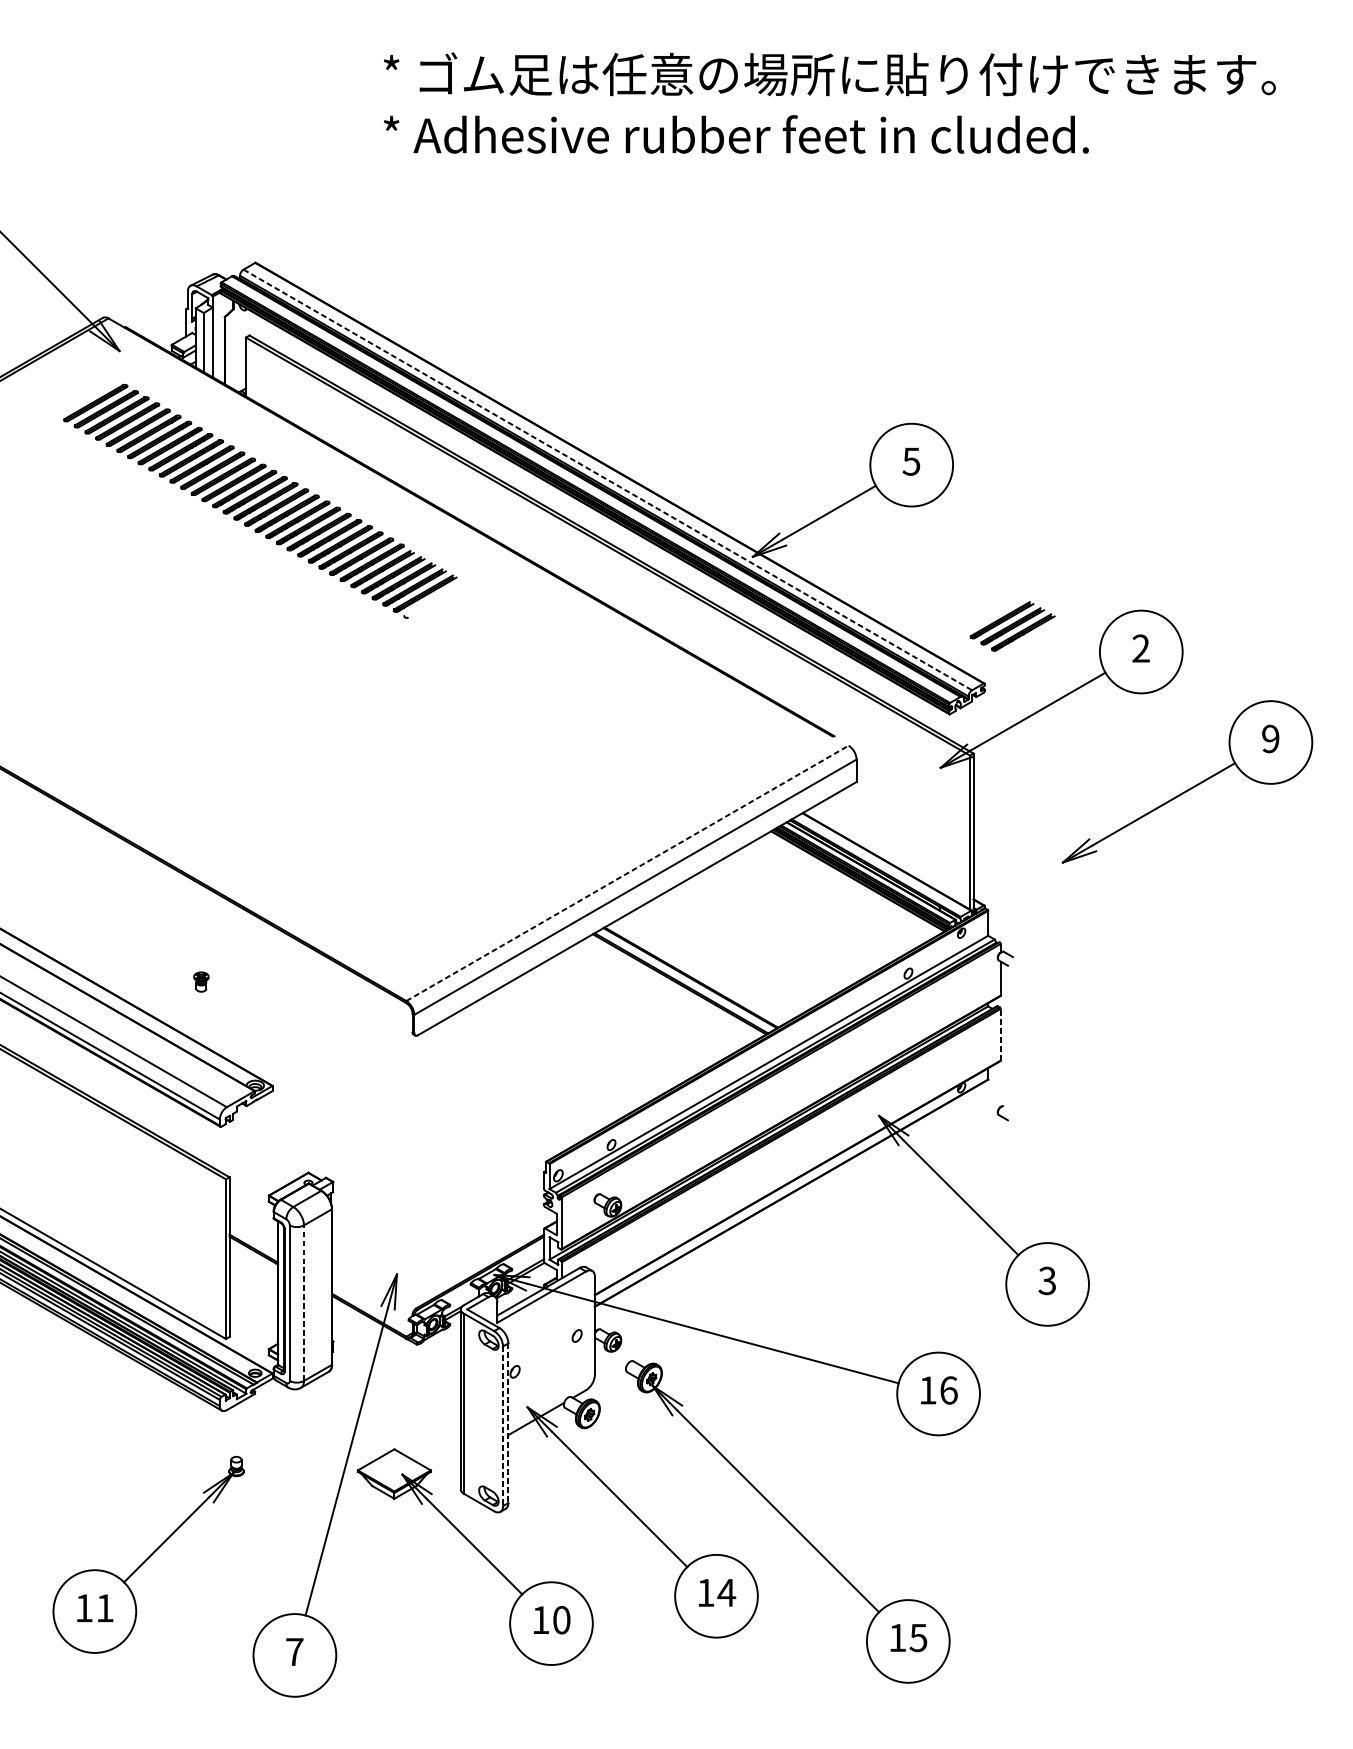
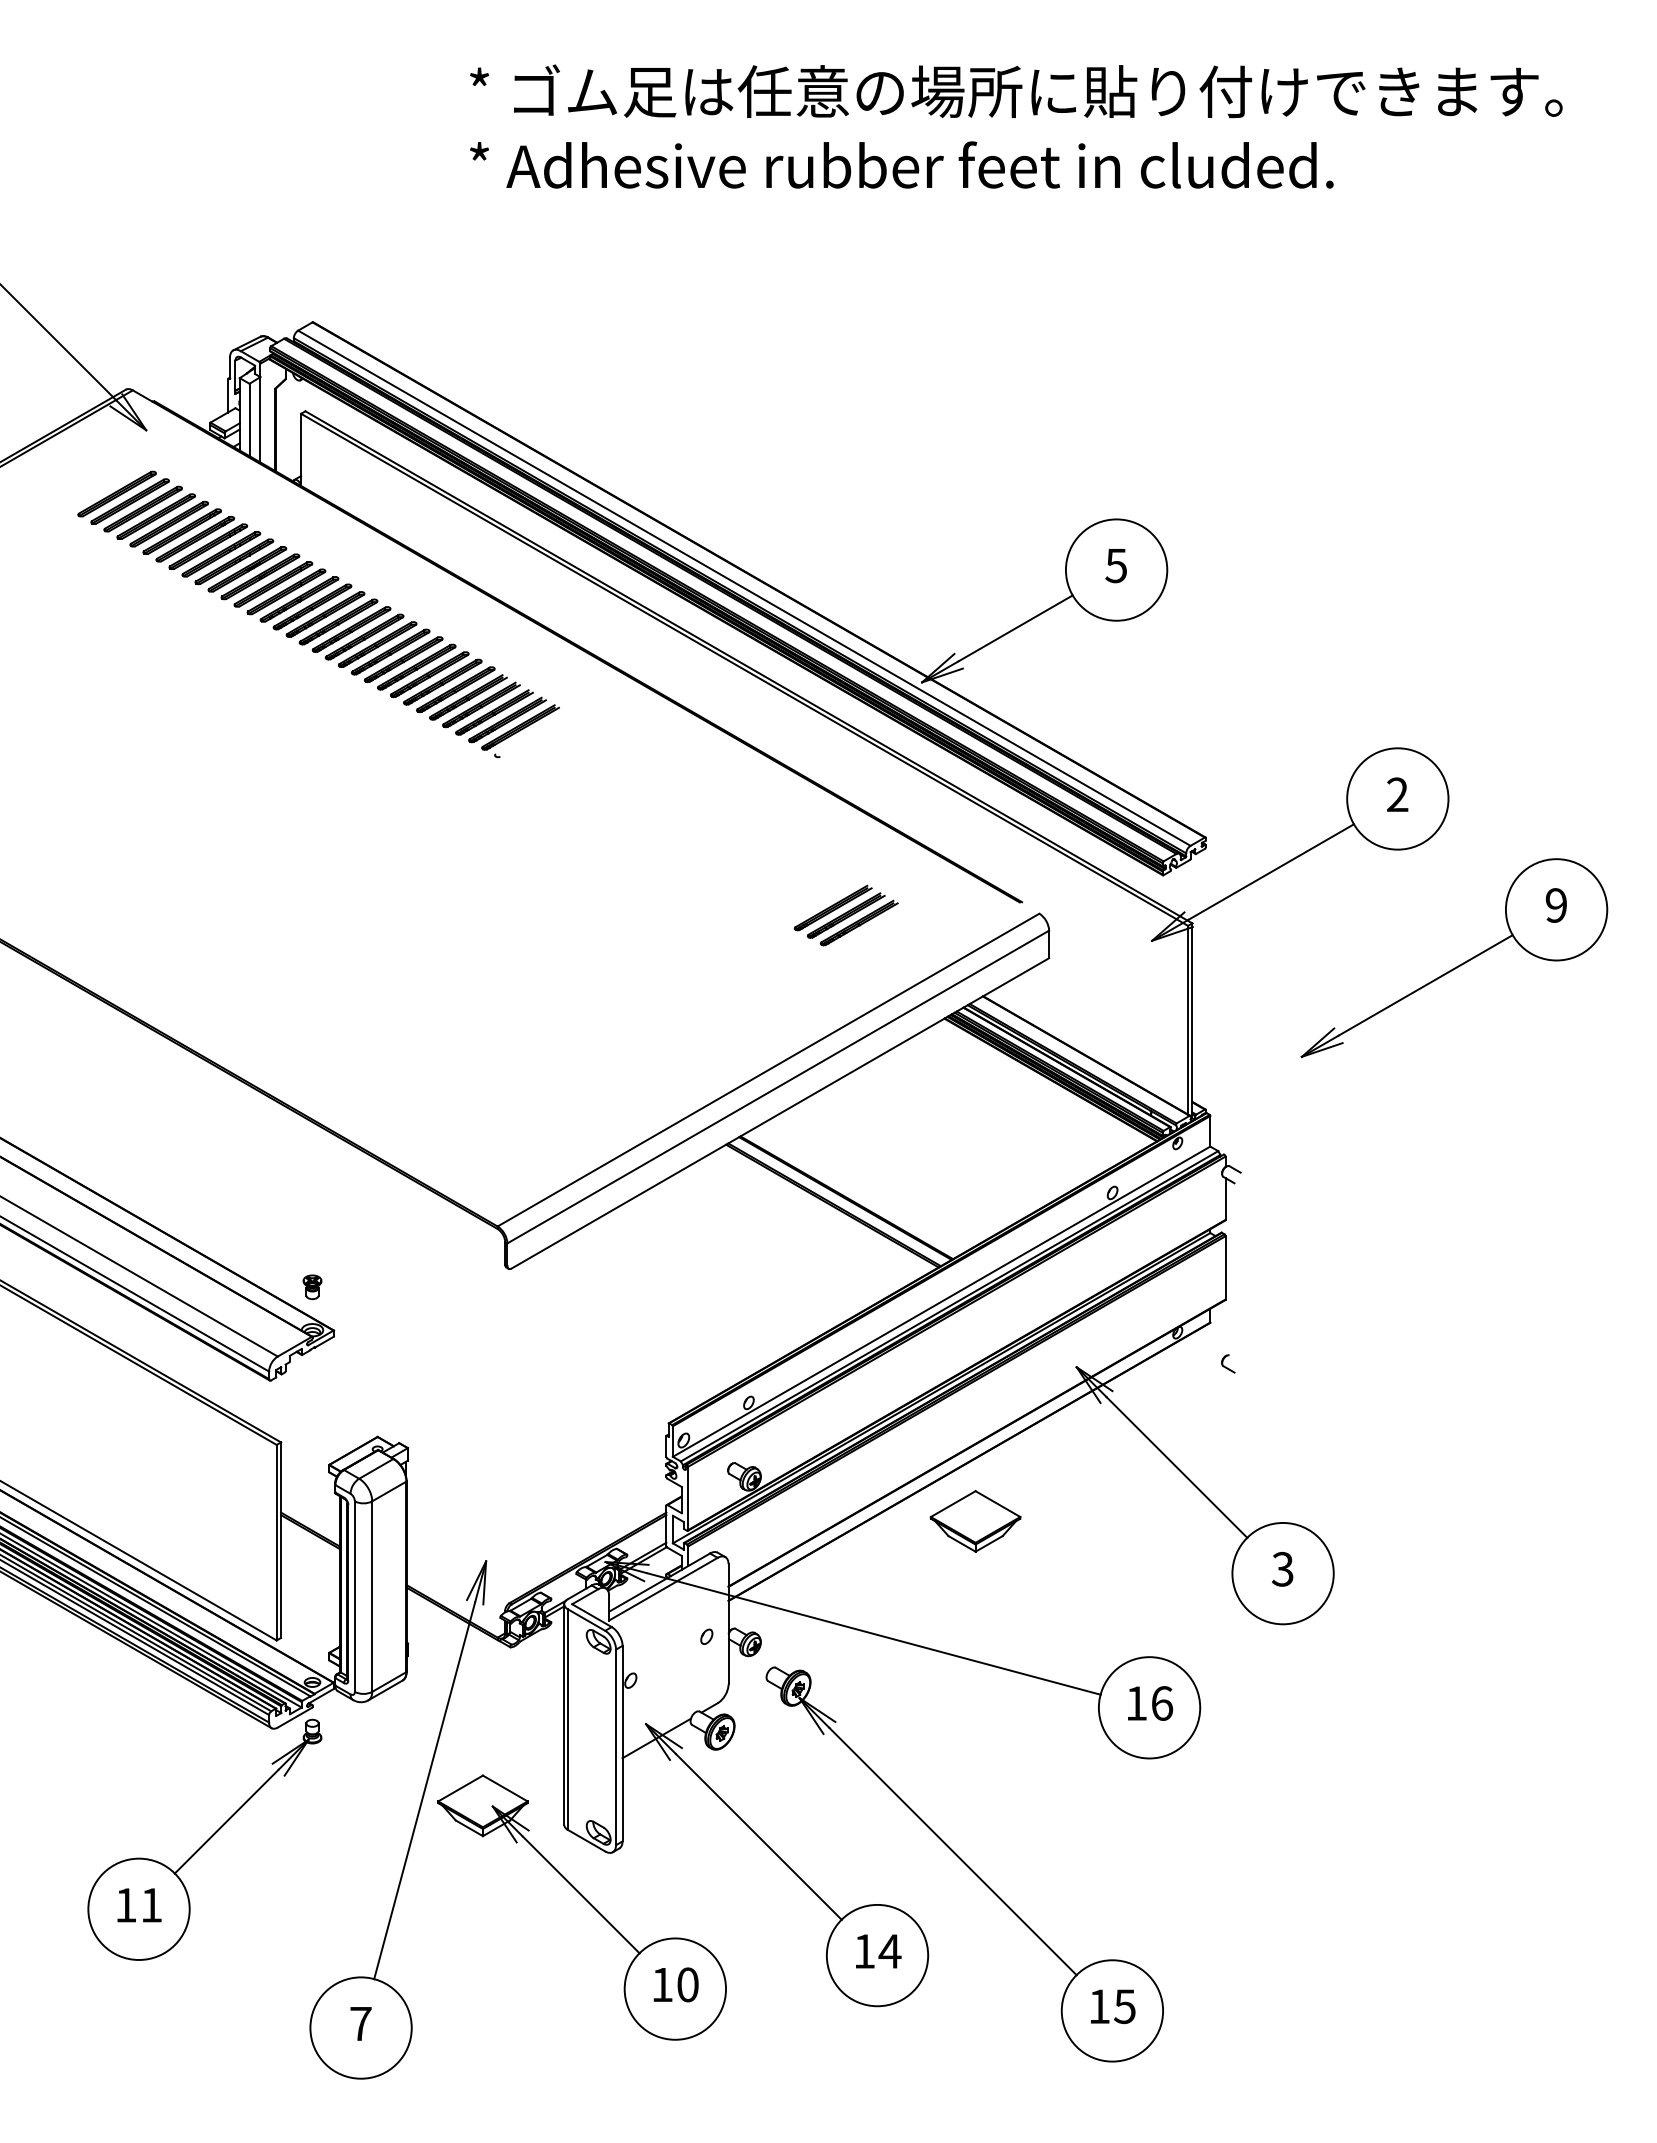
line: (607, 480) -> (744, 588), dashed -> solid
part: (1012, 626) -> (845, 915), moved
line: (627, 873) -> (768, 1070), dashed -> solid
part: (201, 982) -> (312, 1287), moved
line: (1000, 1034) -> (1225, 1267), dashed -> solid
part: (796, 1241) -> (975, 1521), added
line: (304, 1303) -> (372, 1596), dashed -> solid
line: (508, 1423) -> (622, 1743), dashed -> solid
line: (503, 1426) -> (616, 1747), dashed -> solid
part: (148, 1554) -> (204, 1839), moved

